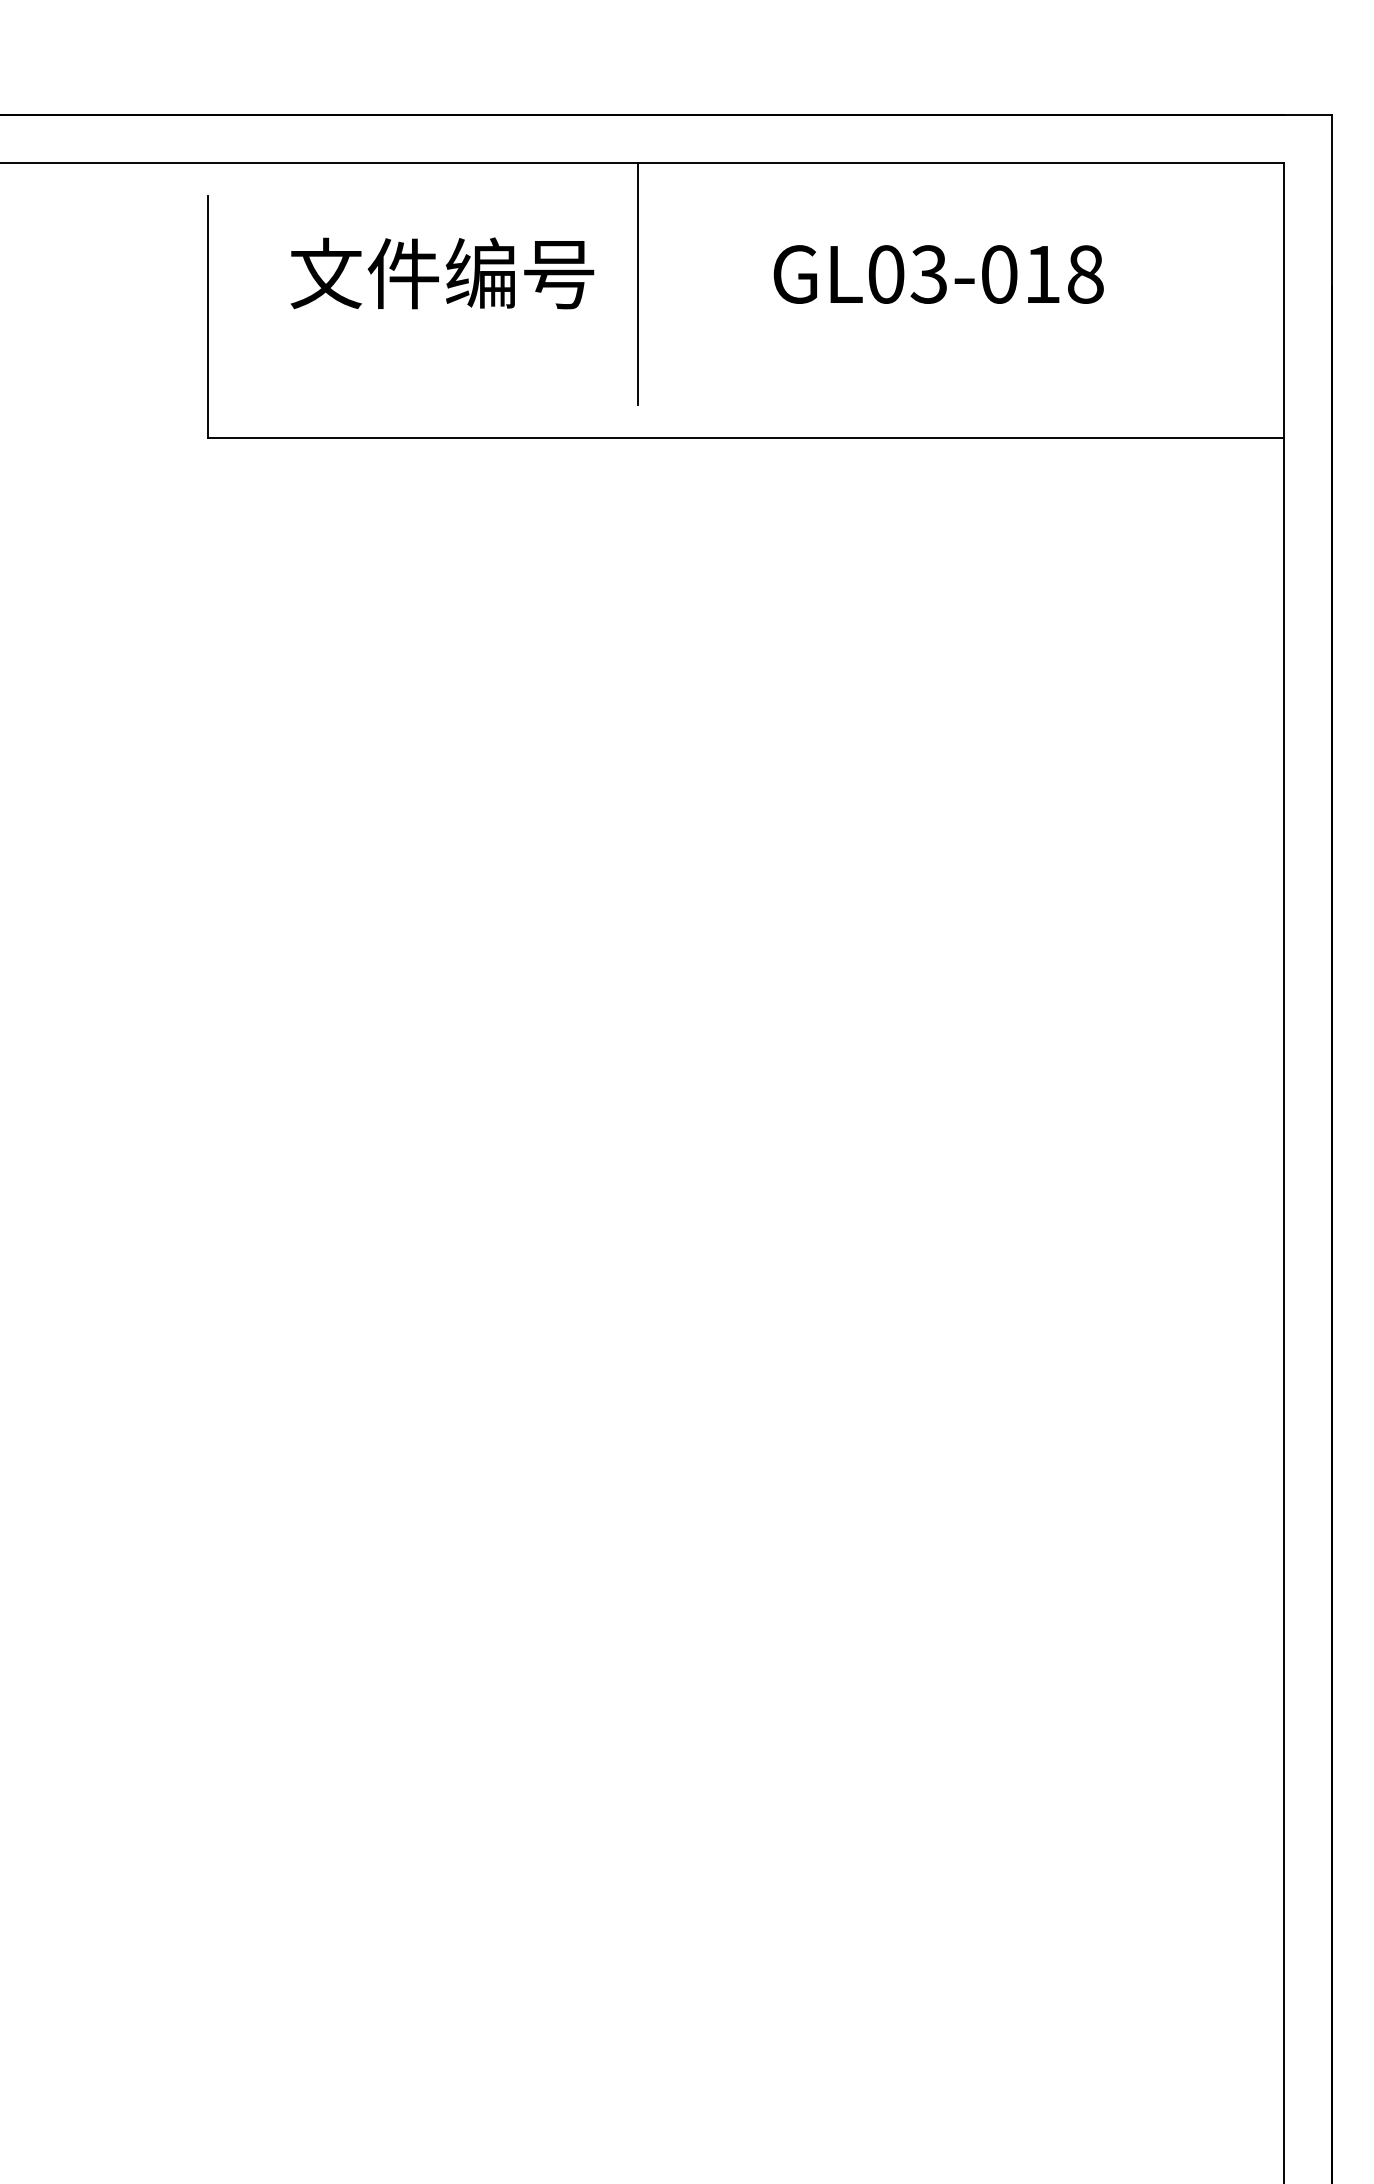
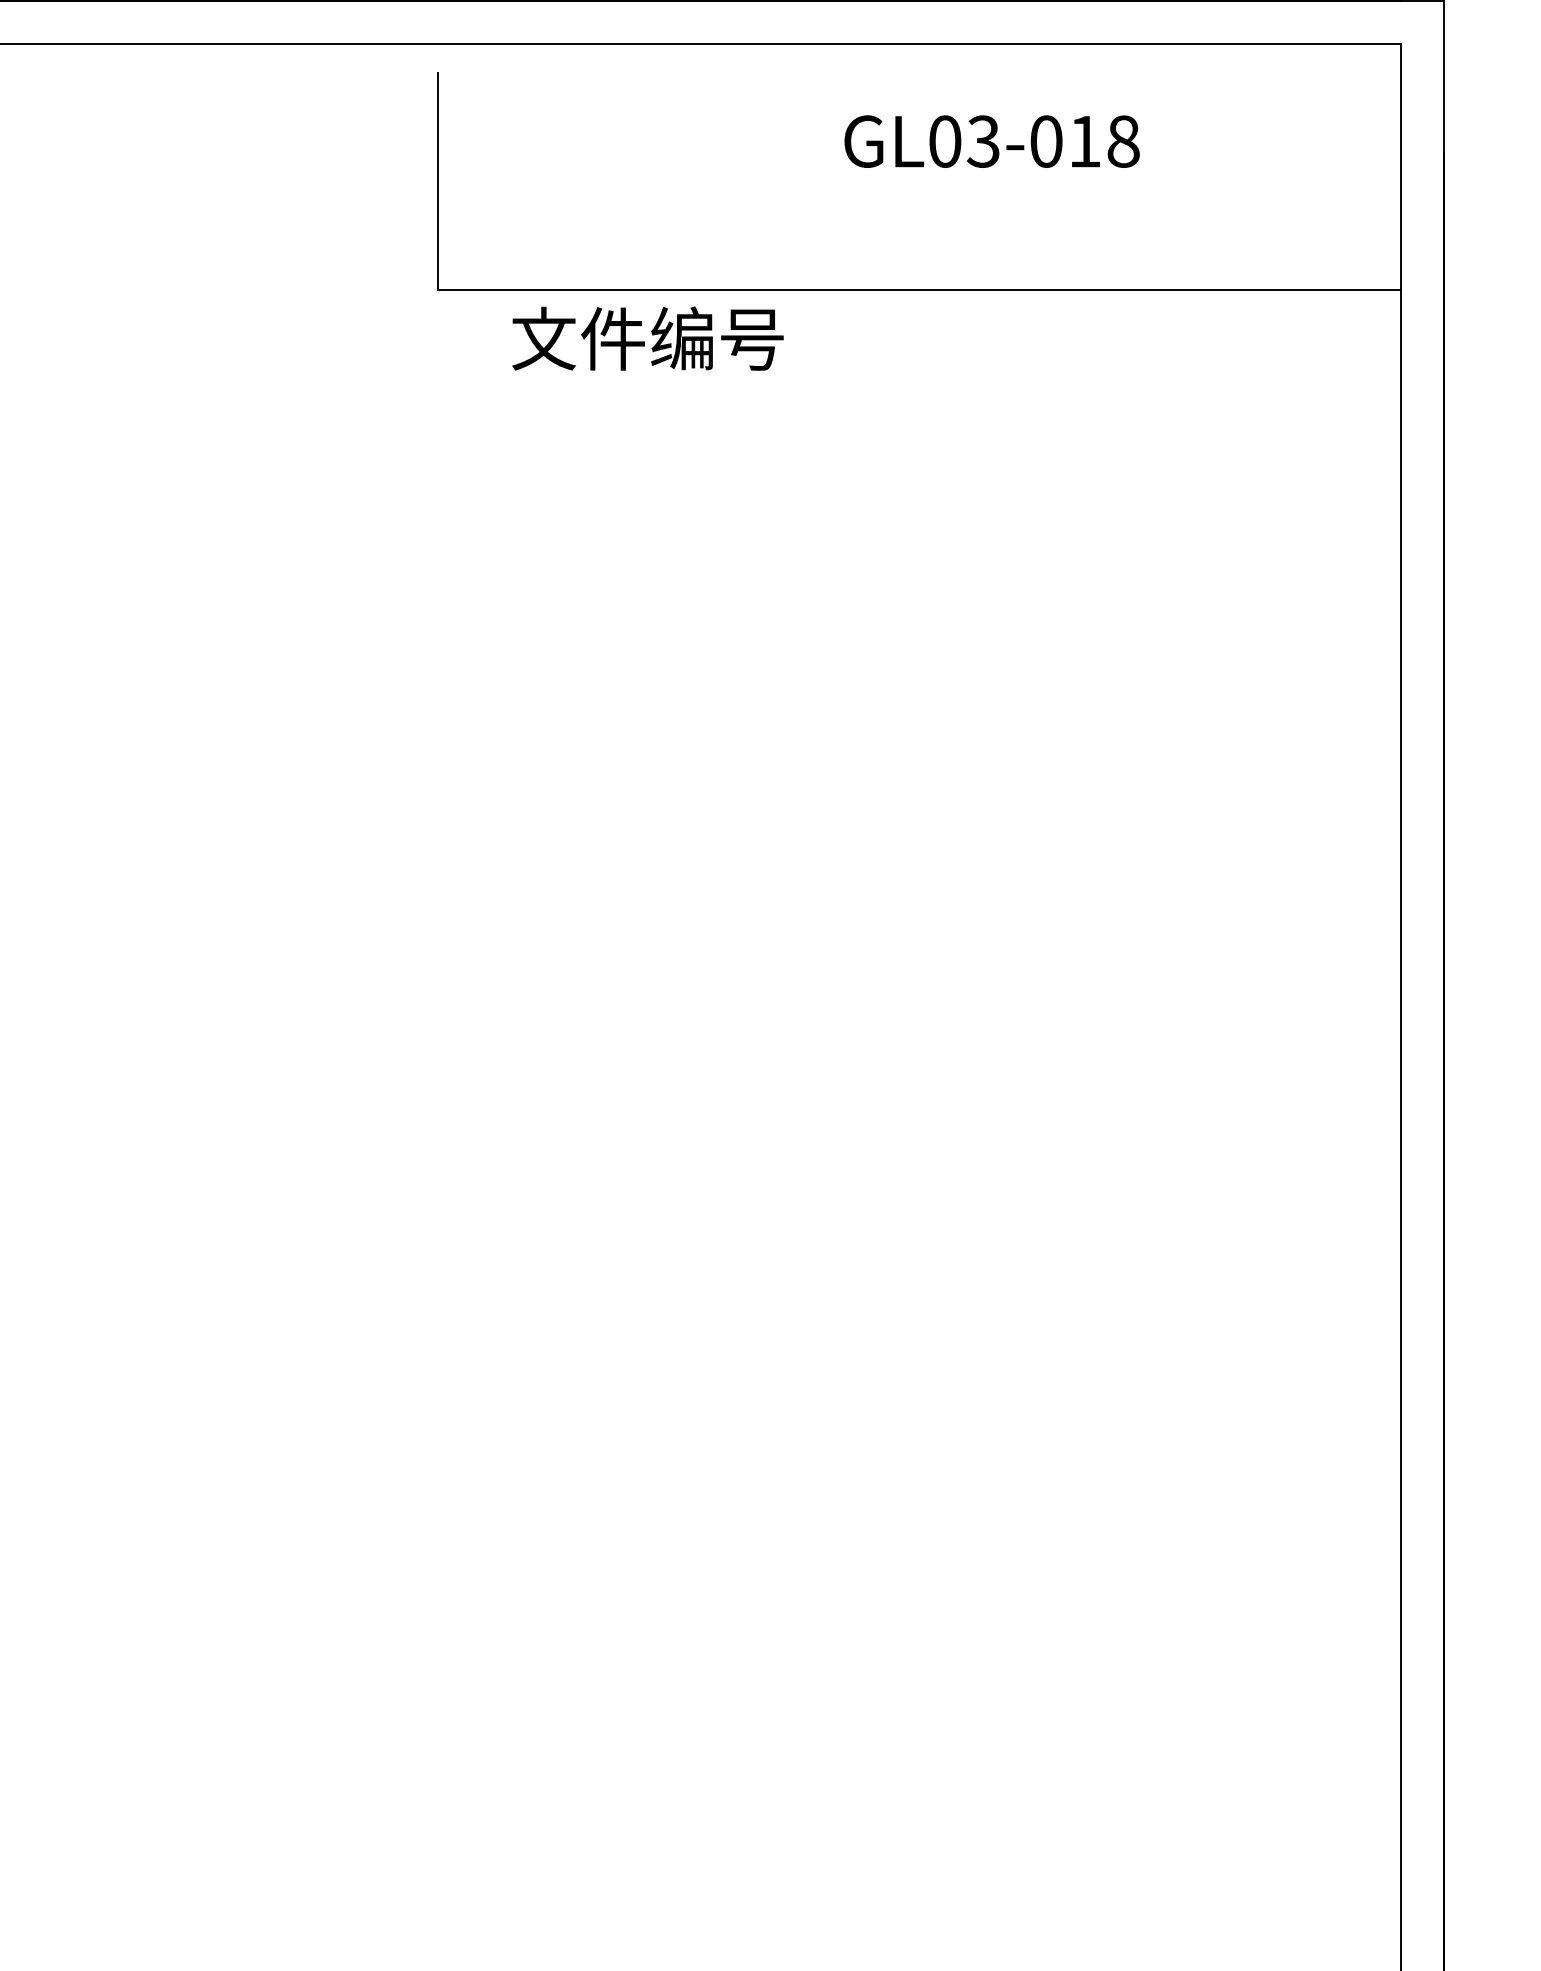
text: (441, 273) -> (647, 338), moved
text: (938, 274) -> (991, 141), moved
line: (638, 283) -> (823, 151), removed

